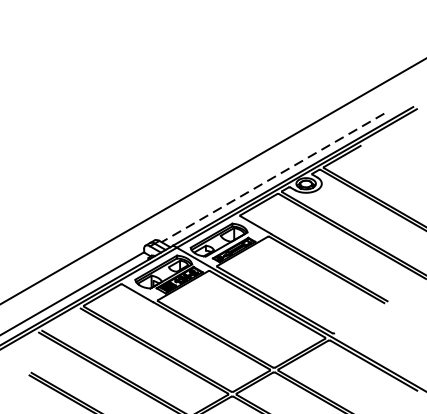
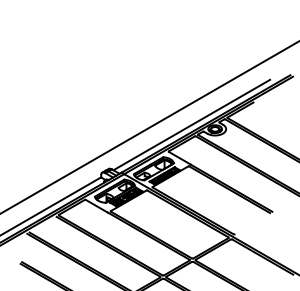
line: (272, 178) -> (191, 125), dashed -> solid

